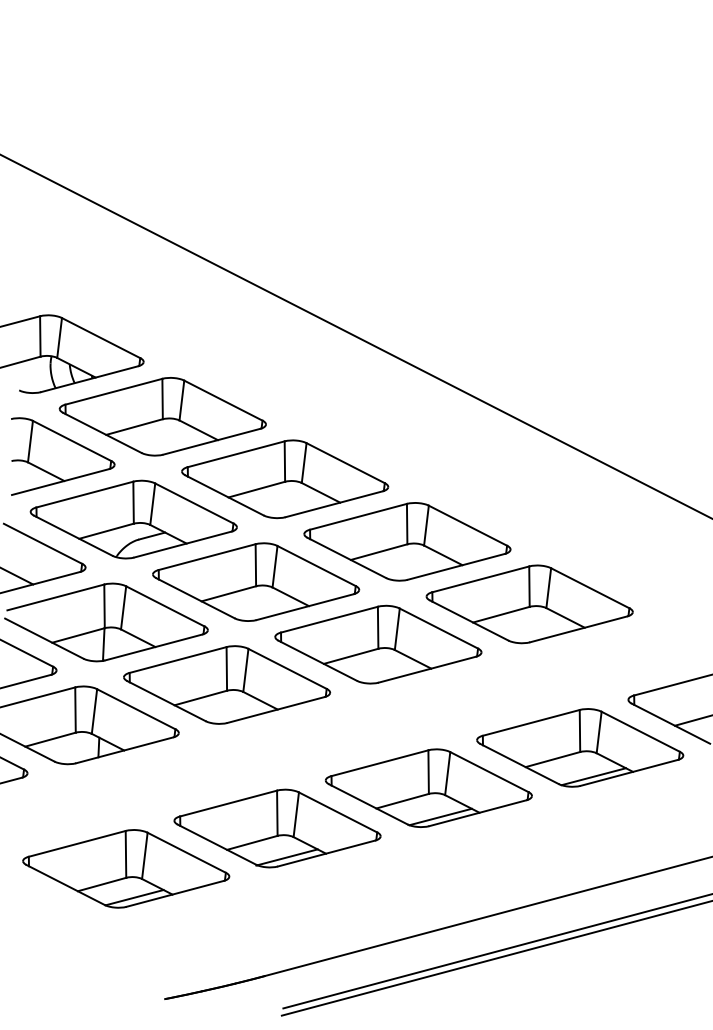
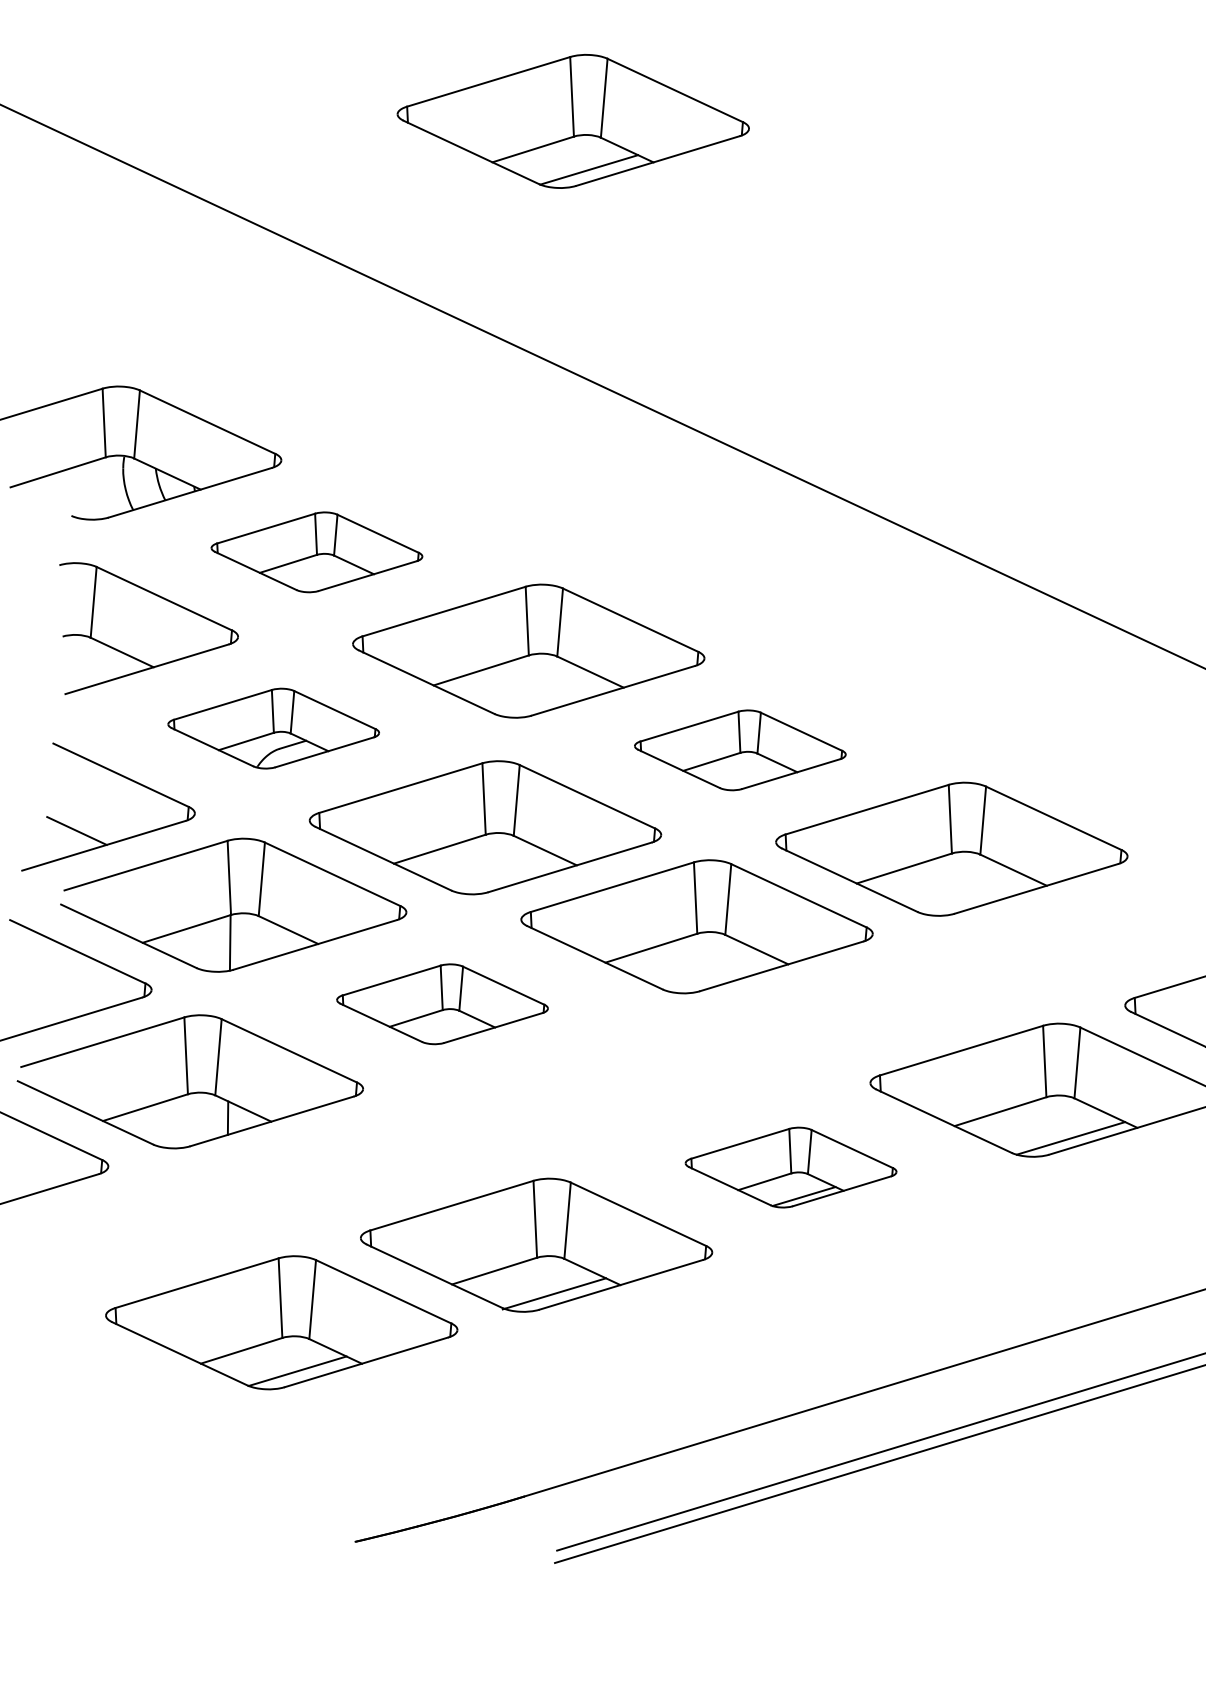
part: (322, 168) -> (573, 120), added
part: (162, 416) -> (316, 551), size x0.6
part: (133, 519) -> (273, 728), size x0.6
part: (407, 541) -> (740, 749), size x0.6
part: (227, 684) -> (442, 1003), size x0.6
part: (428, 787) -> (790, 1166), size x0.6

